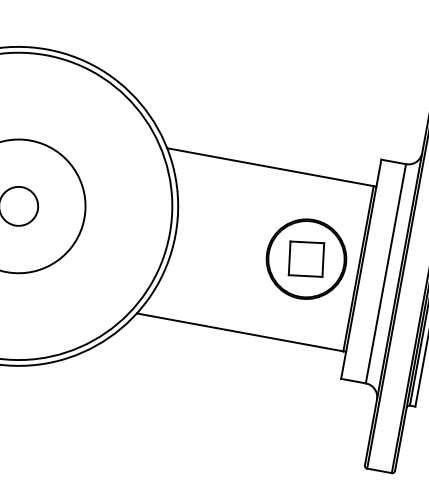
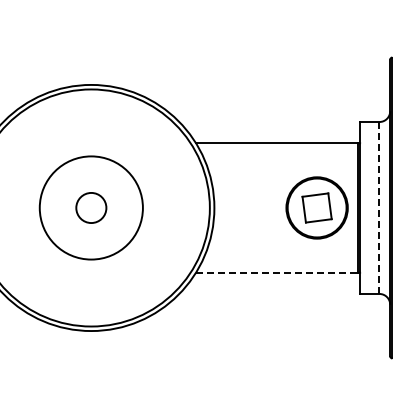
line: (386, 273) -> (379, 207), solid -> dashed
line: (240, 332) -> (277, 272), solid -> dashed

